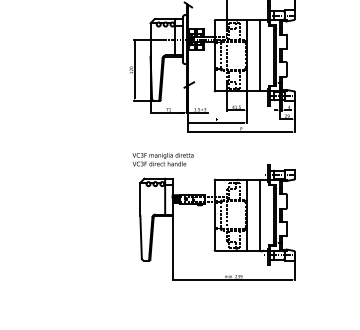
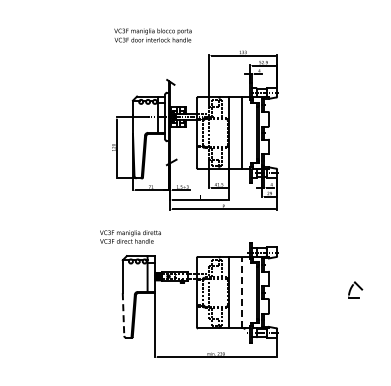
text: (163, 159) -> (130, 236), moved
line: (260, 215) -> (242, 292), solid -> dashed
line: (141, 238) -> (123, 315), solid -> dashed

